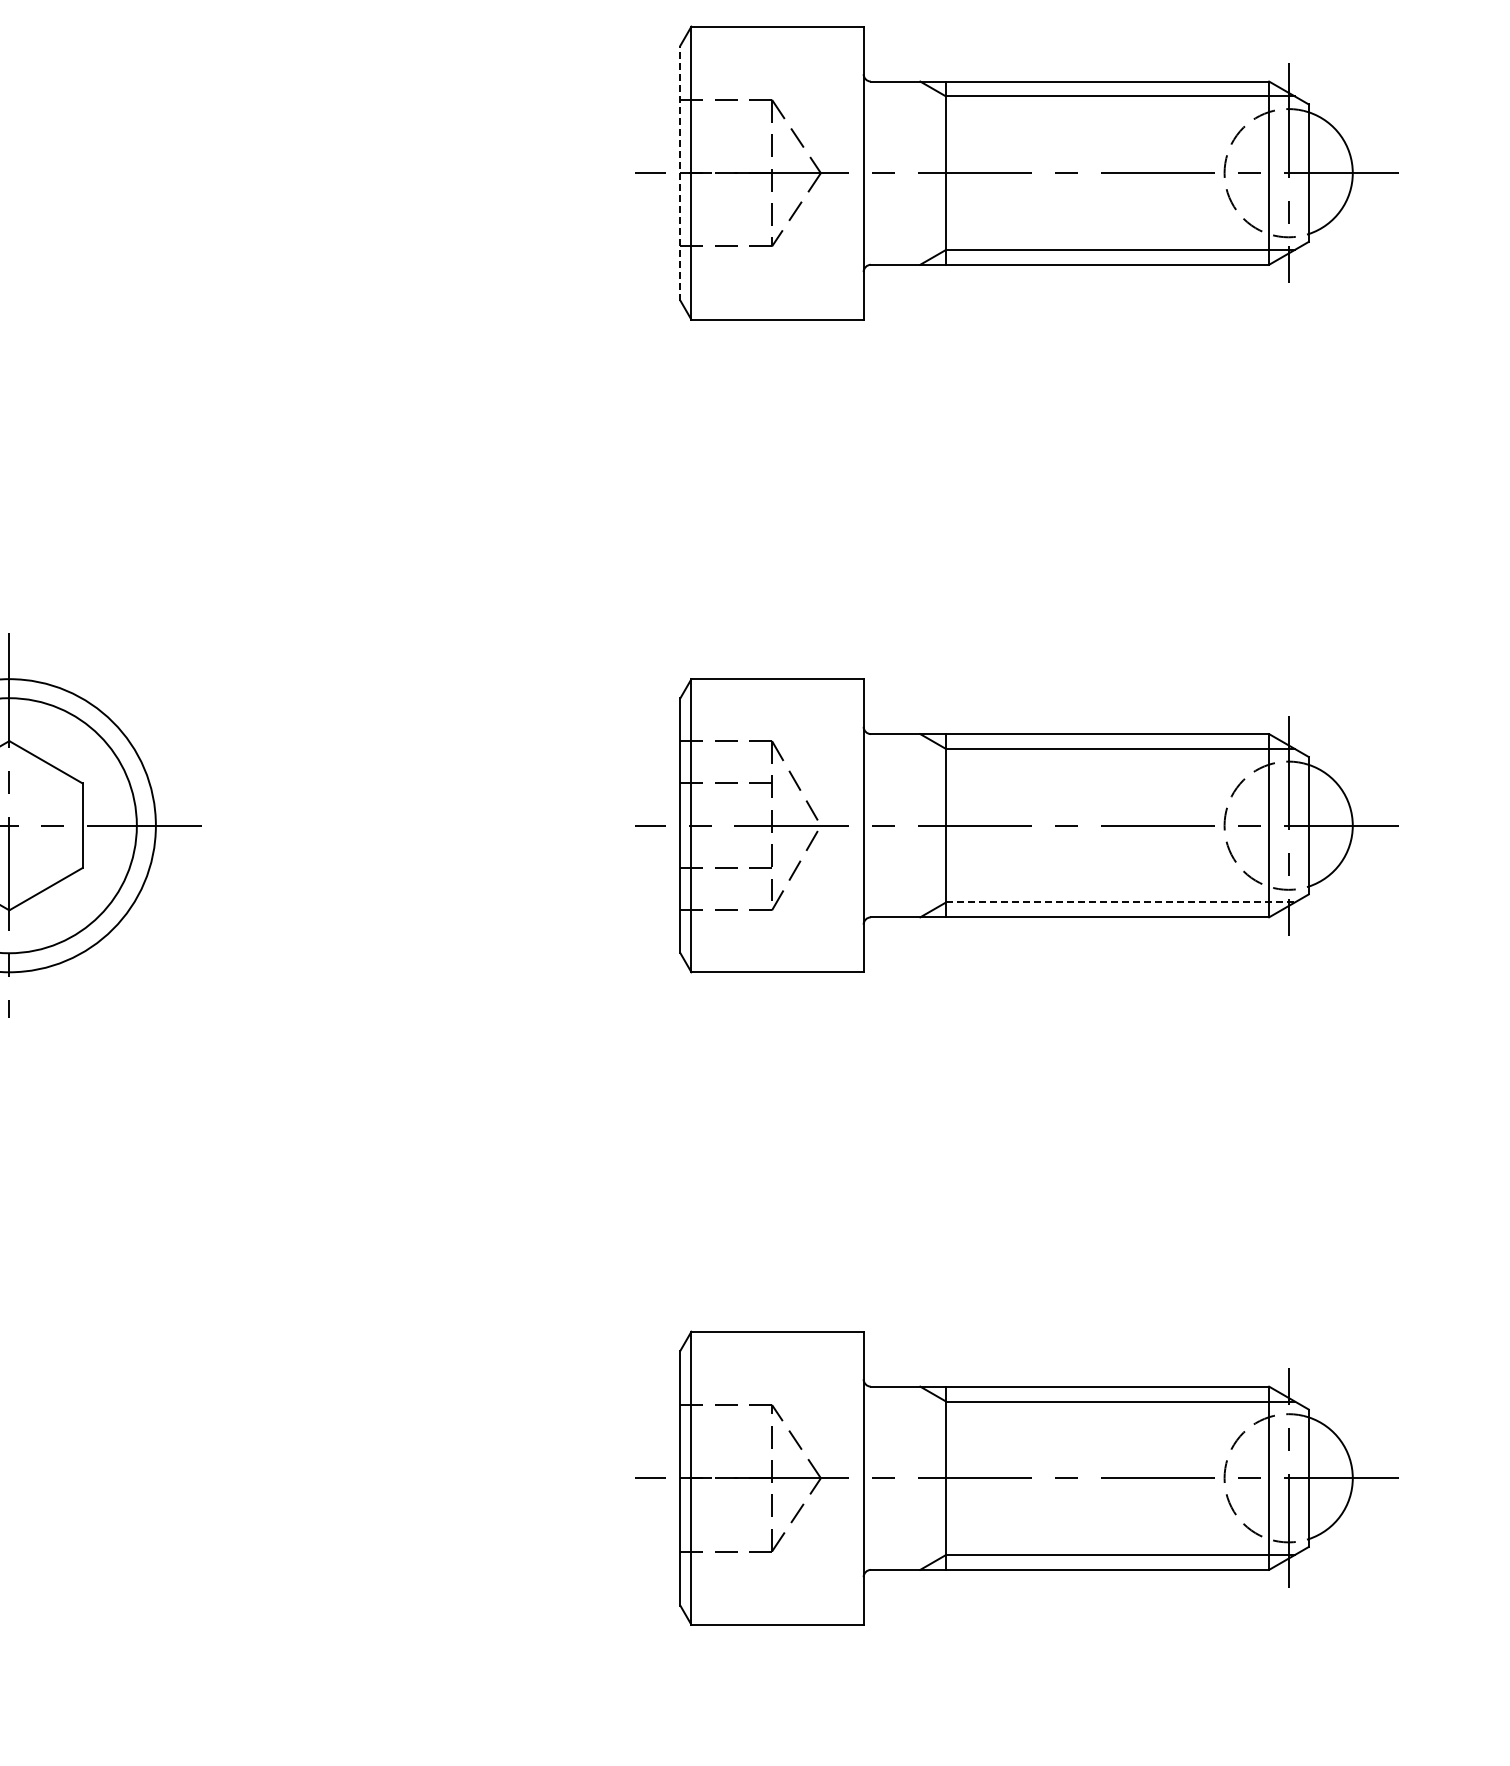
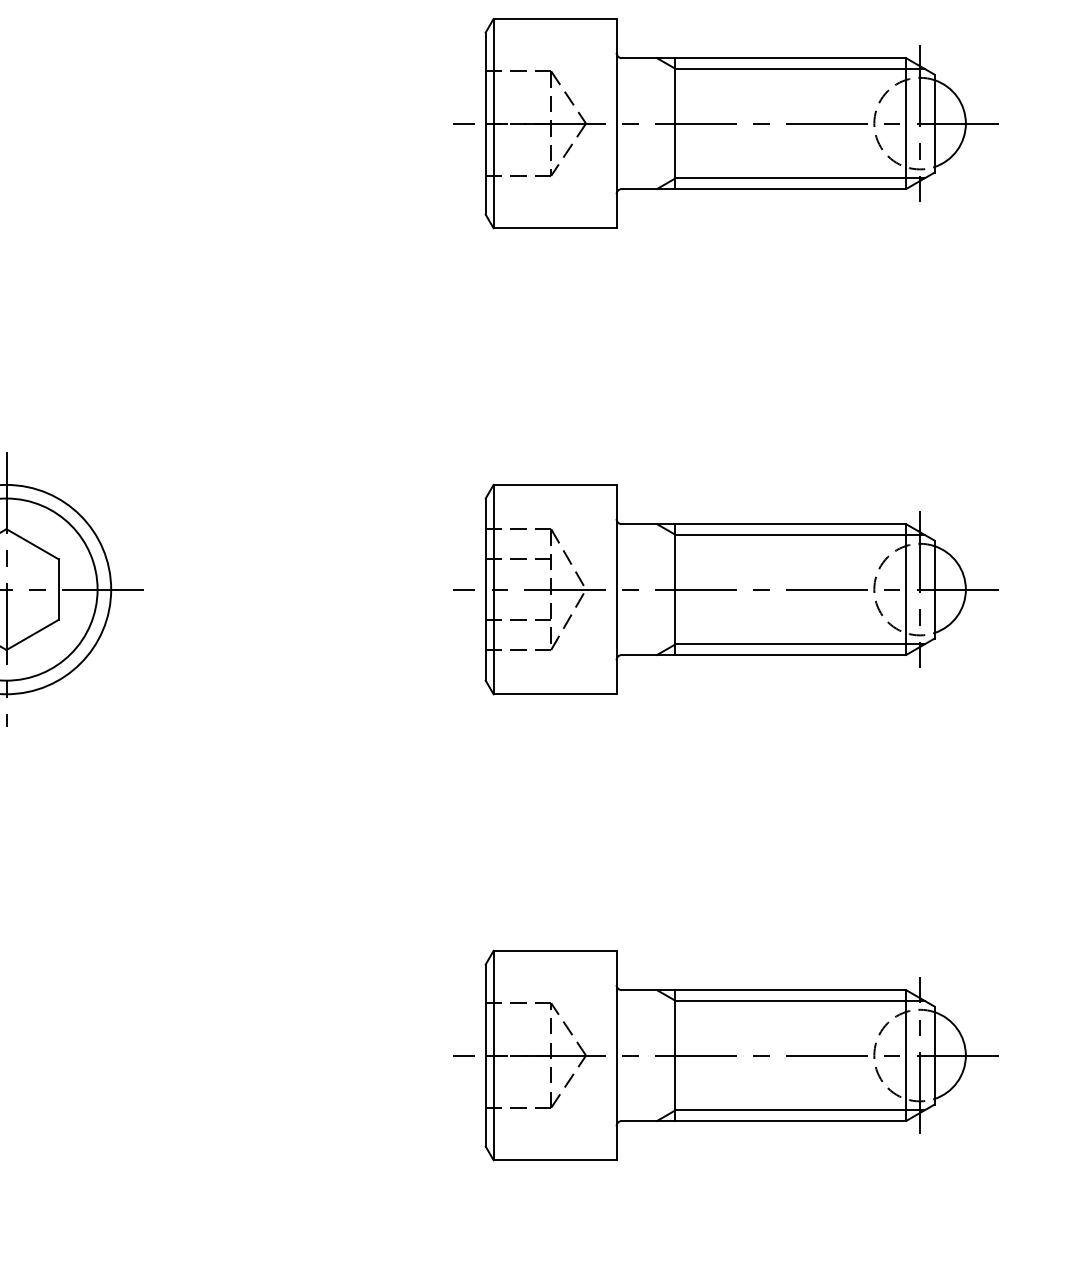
line: (680, 173) -> (485, 123), dashed -> solid
line: (1121, 902) -> (800, 644), dashed -> solid

